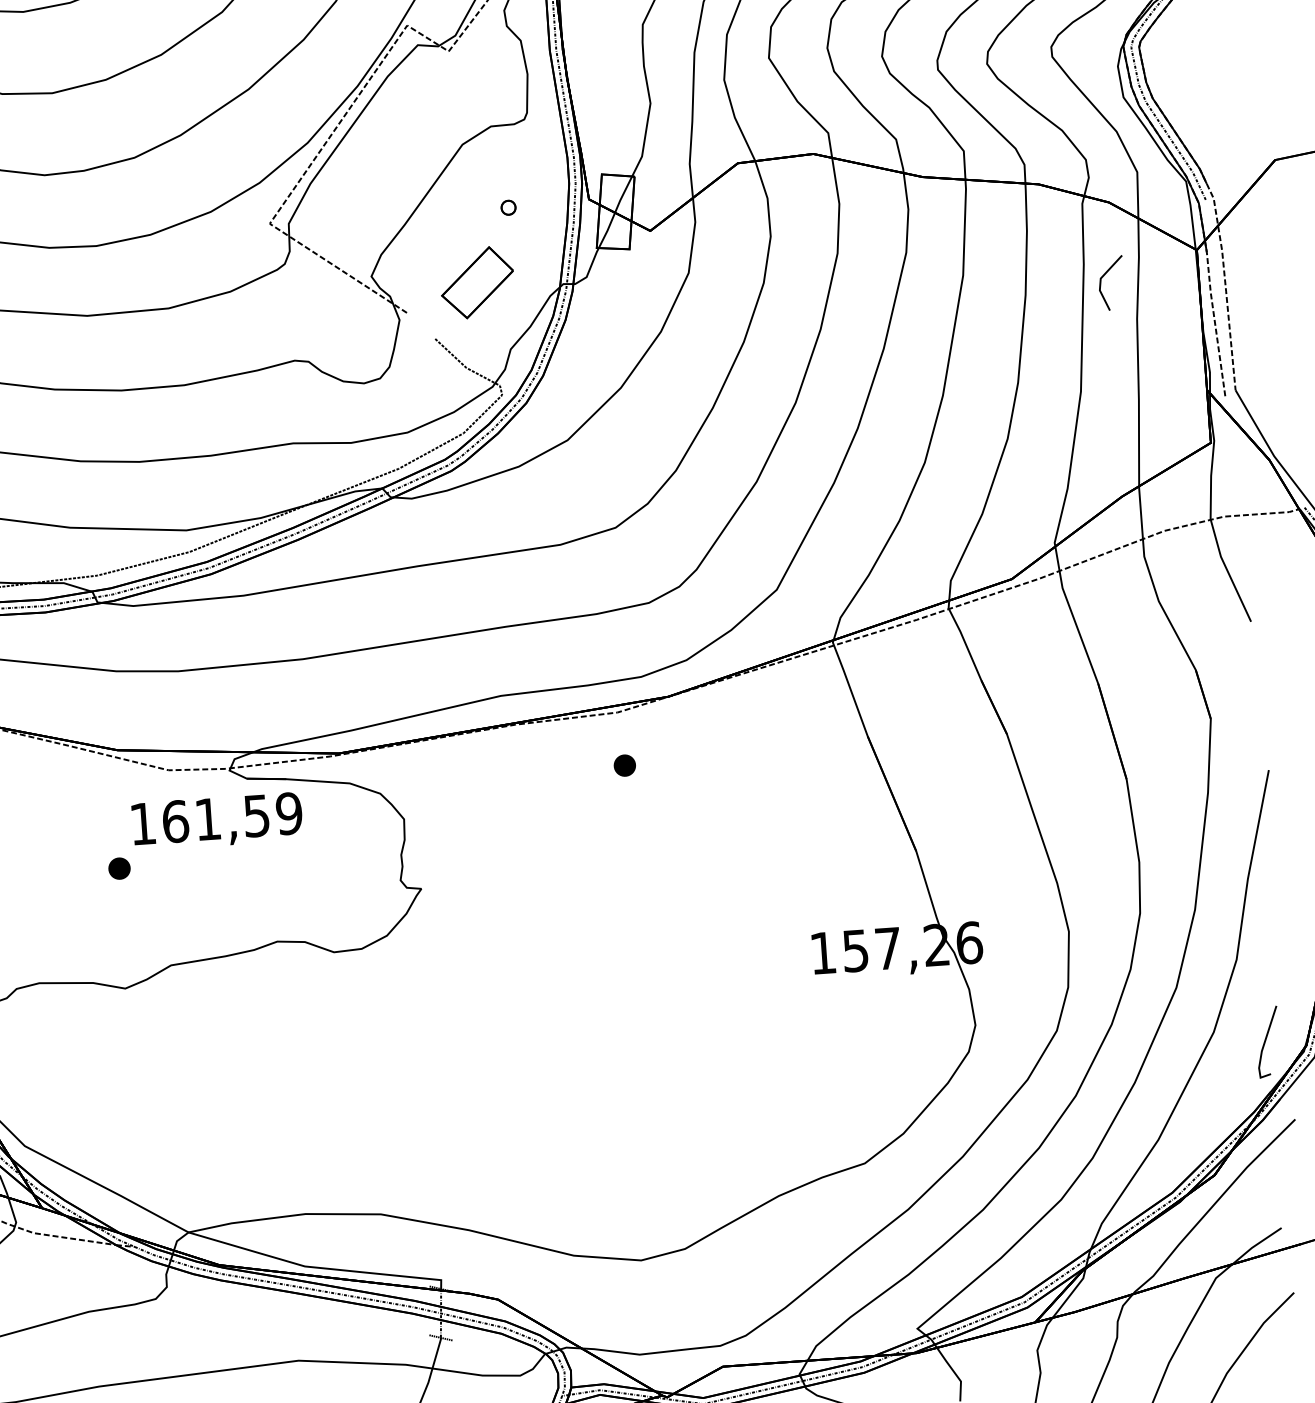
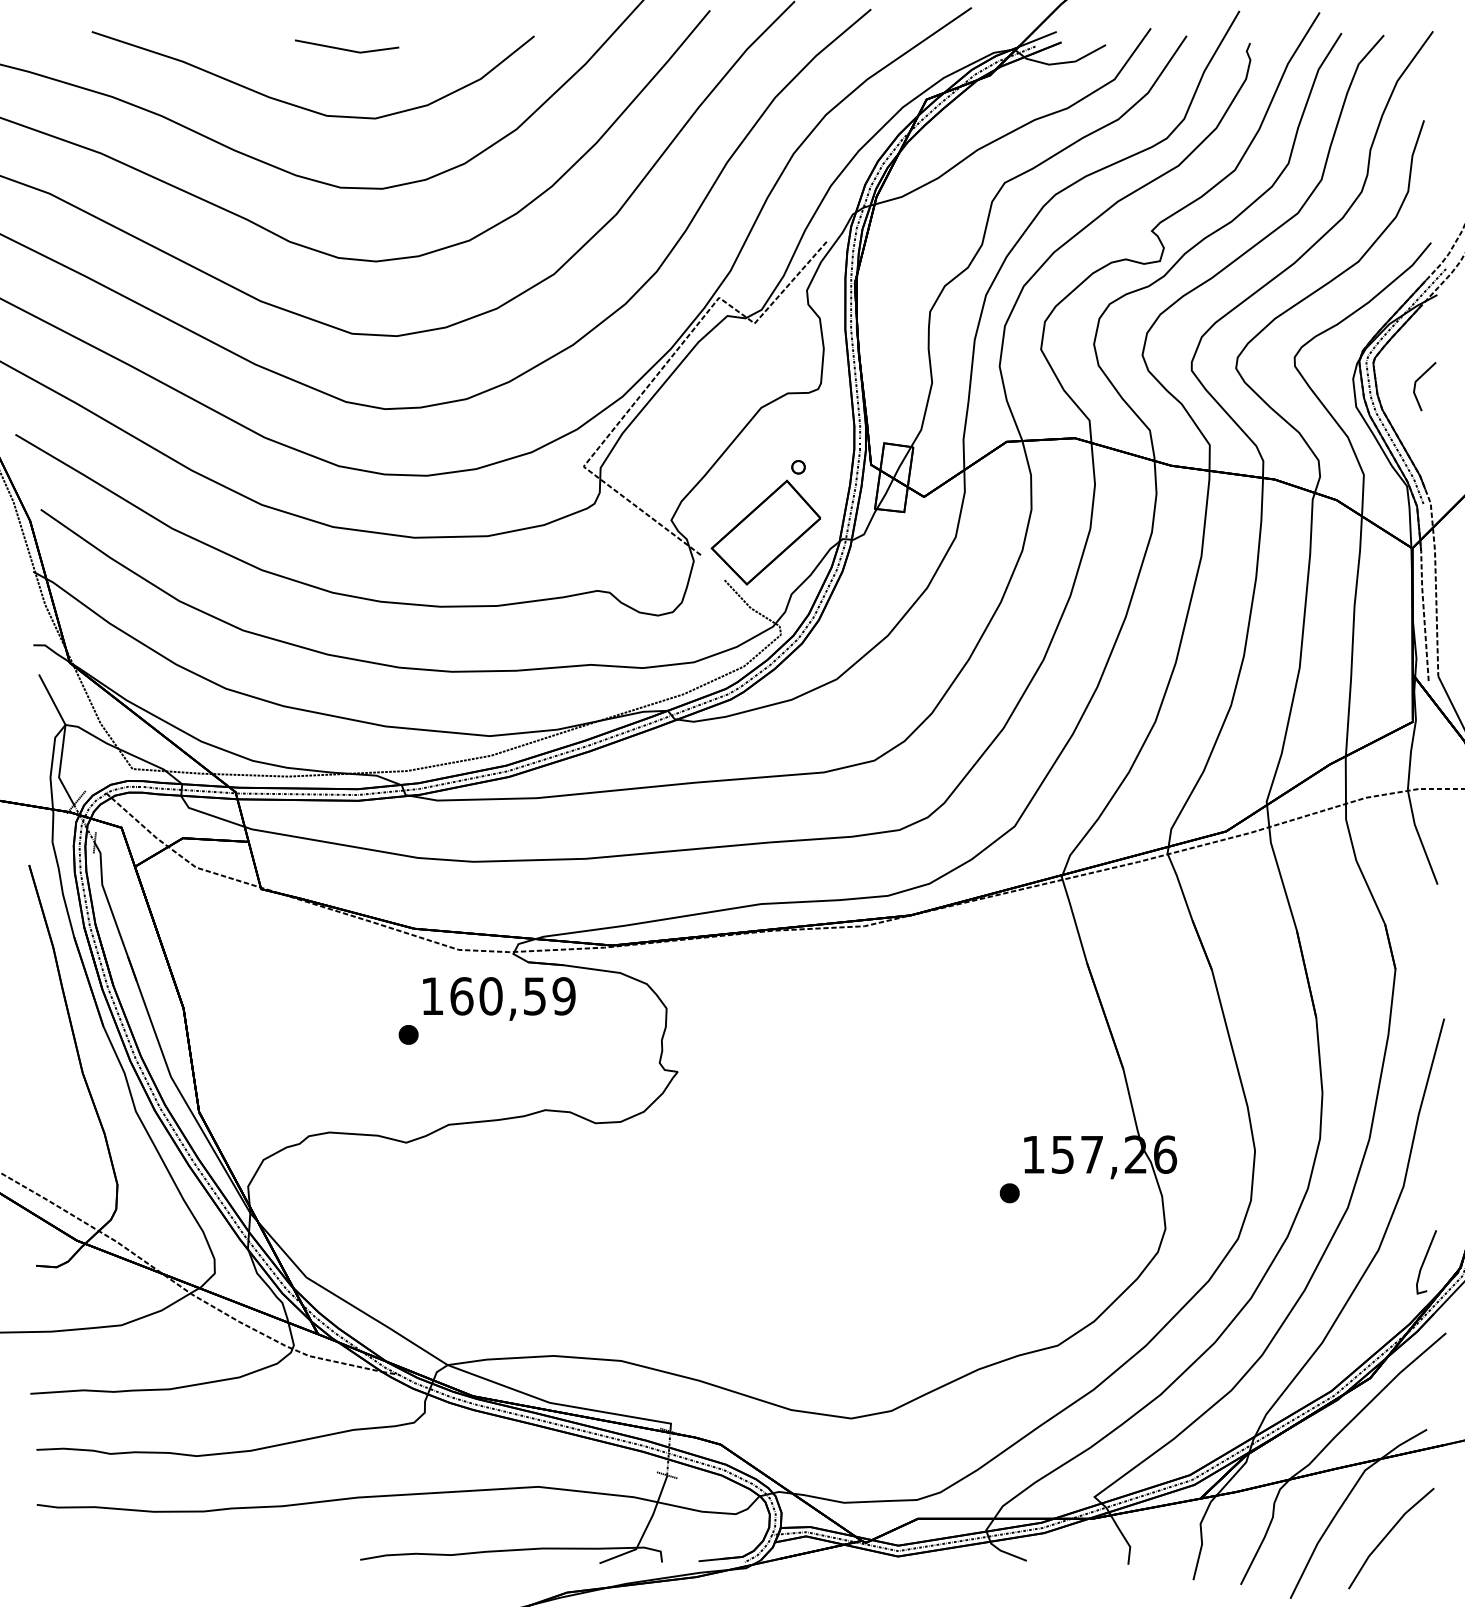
part: (1103, 276) -> (1418, 380), moved
part: (476, 282) -> (765, 532), size x1.67
part: (624, 765) -> (1009, 1193), moved
text: (207, 819) -> (490, 996), 161,59 -> 160,59

